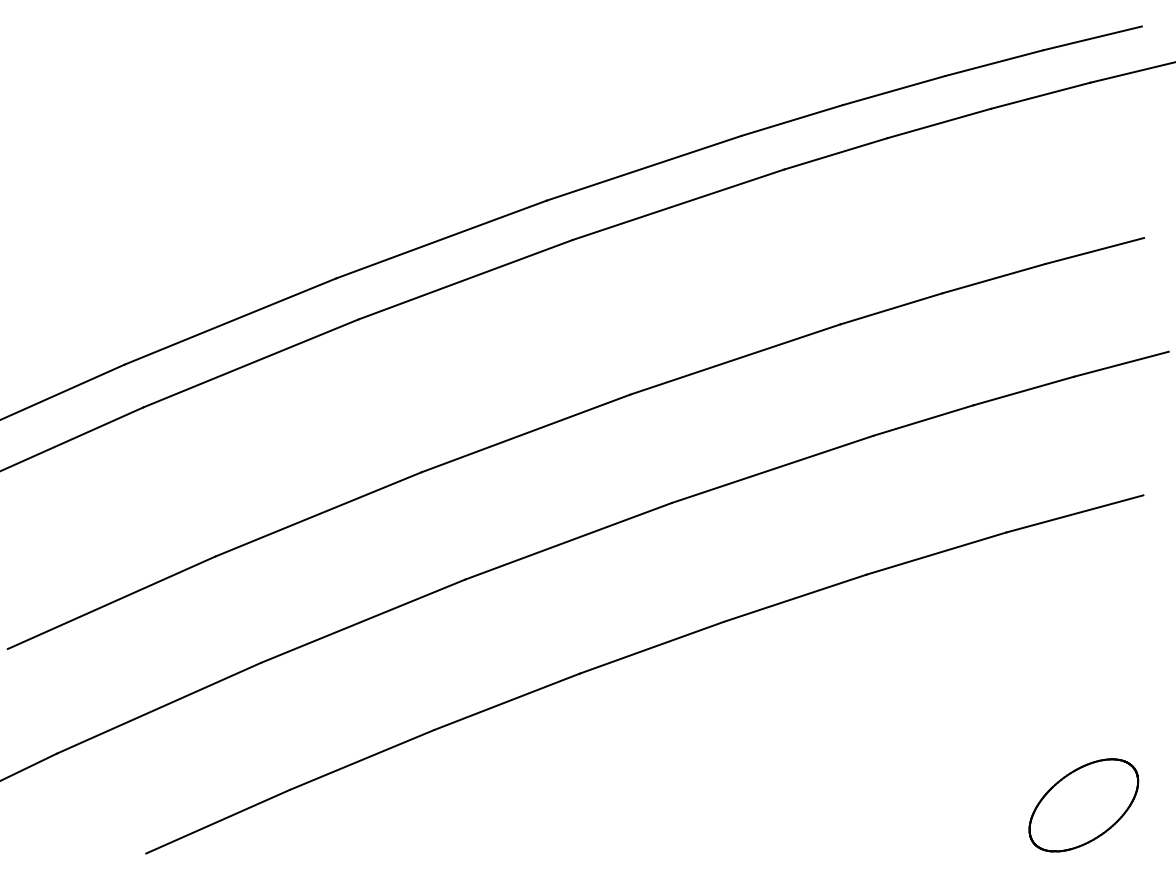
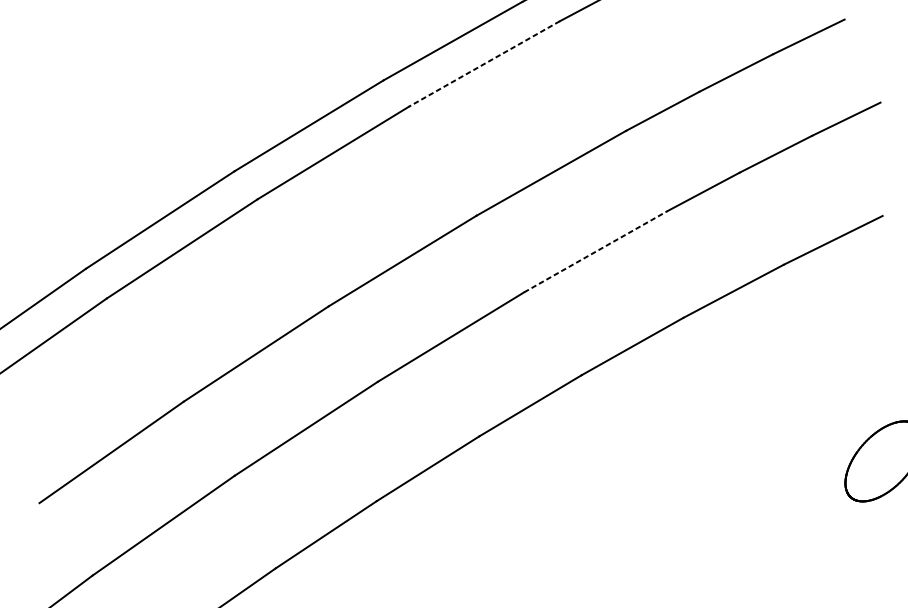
line: (678, 204) -> (484, 63), solid -> dashed
line: (773, 469) -> (596, 251), solid -> dashed

